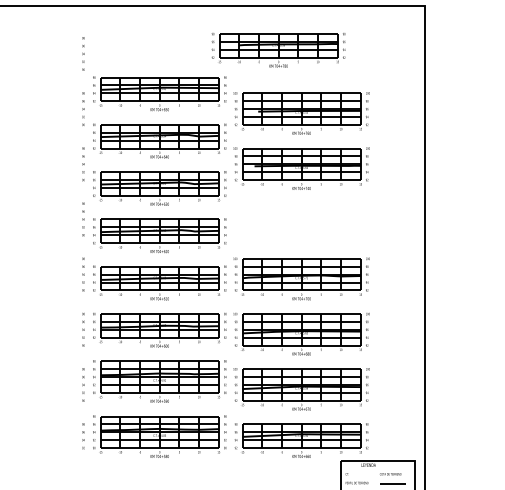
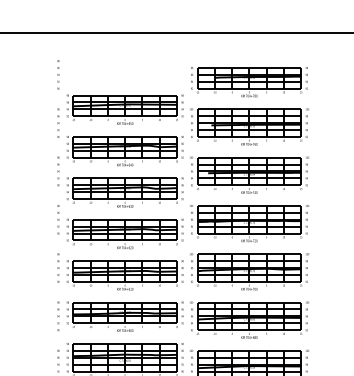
part: (278, 50) -> (249, 82), moved
part: (301, 223) -> (249, 223), added

